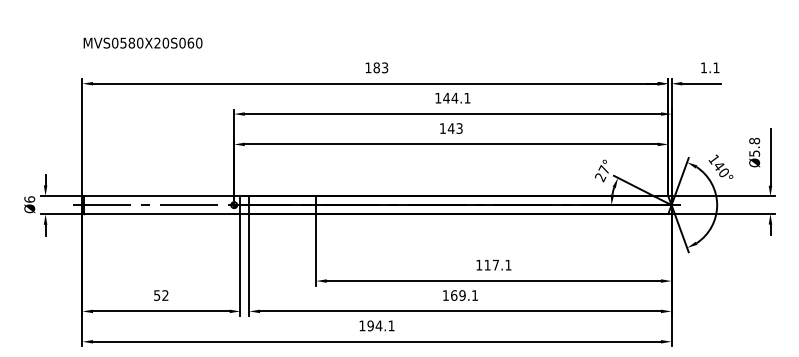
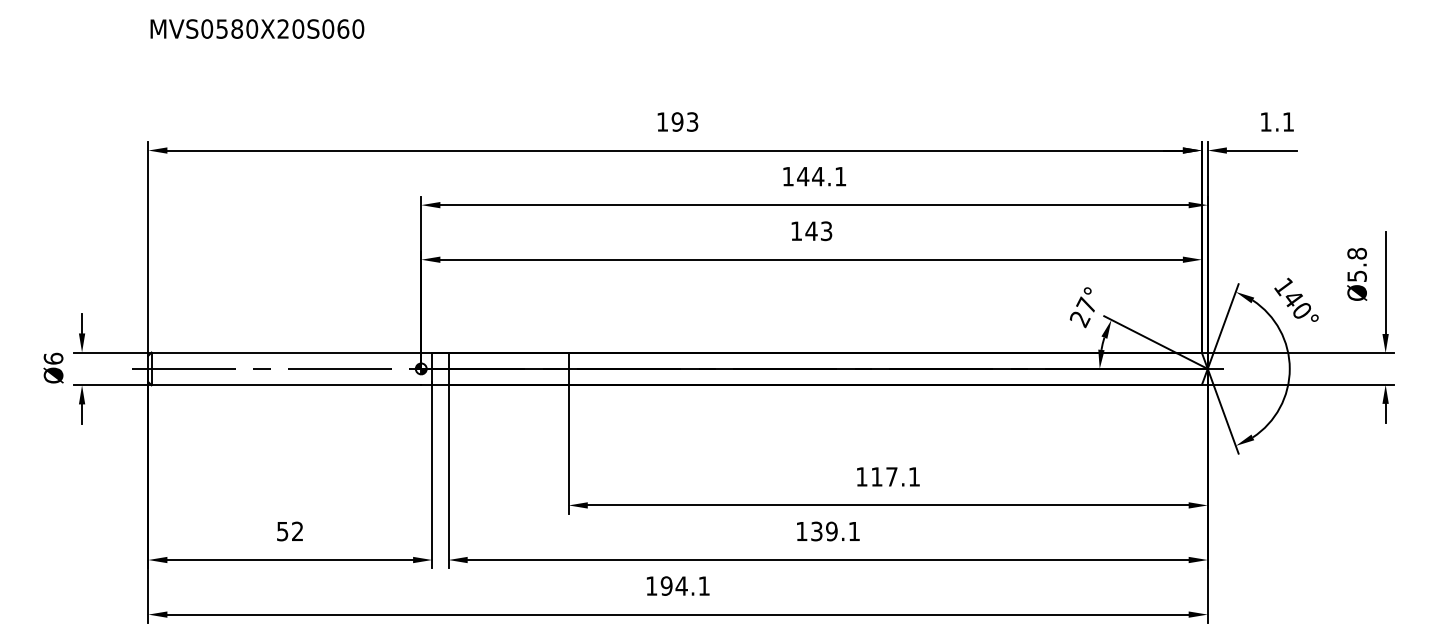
text: (142, 42) -> (256, 27), moved
text: (376, 67) -> (677, 121), 183 -> 193
text: (454, 295) -> (817, 531), 169.1 -> 139.1

